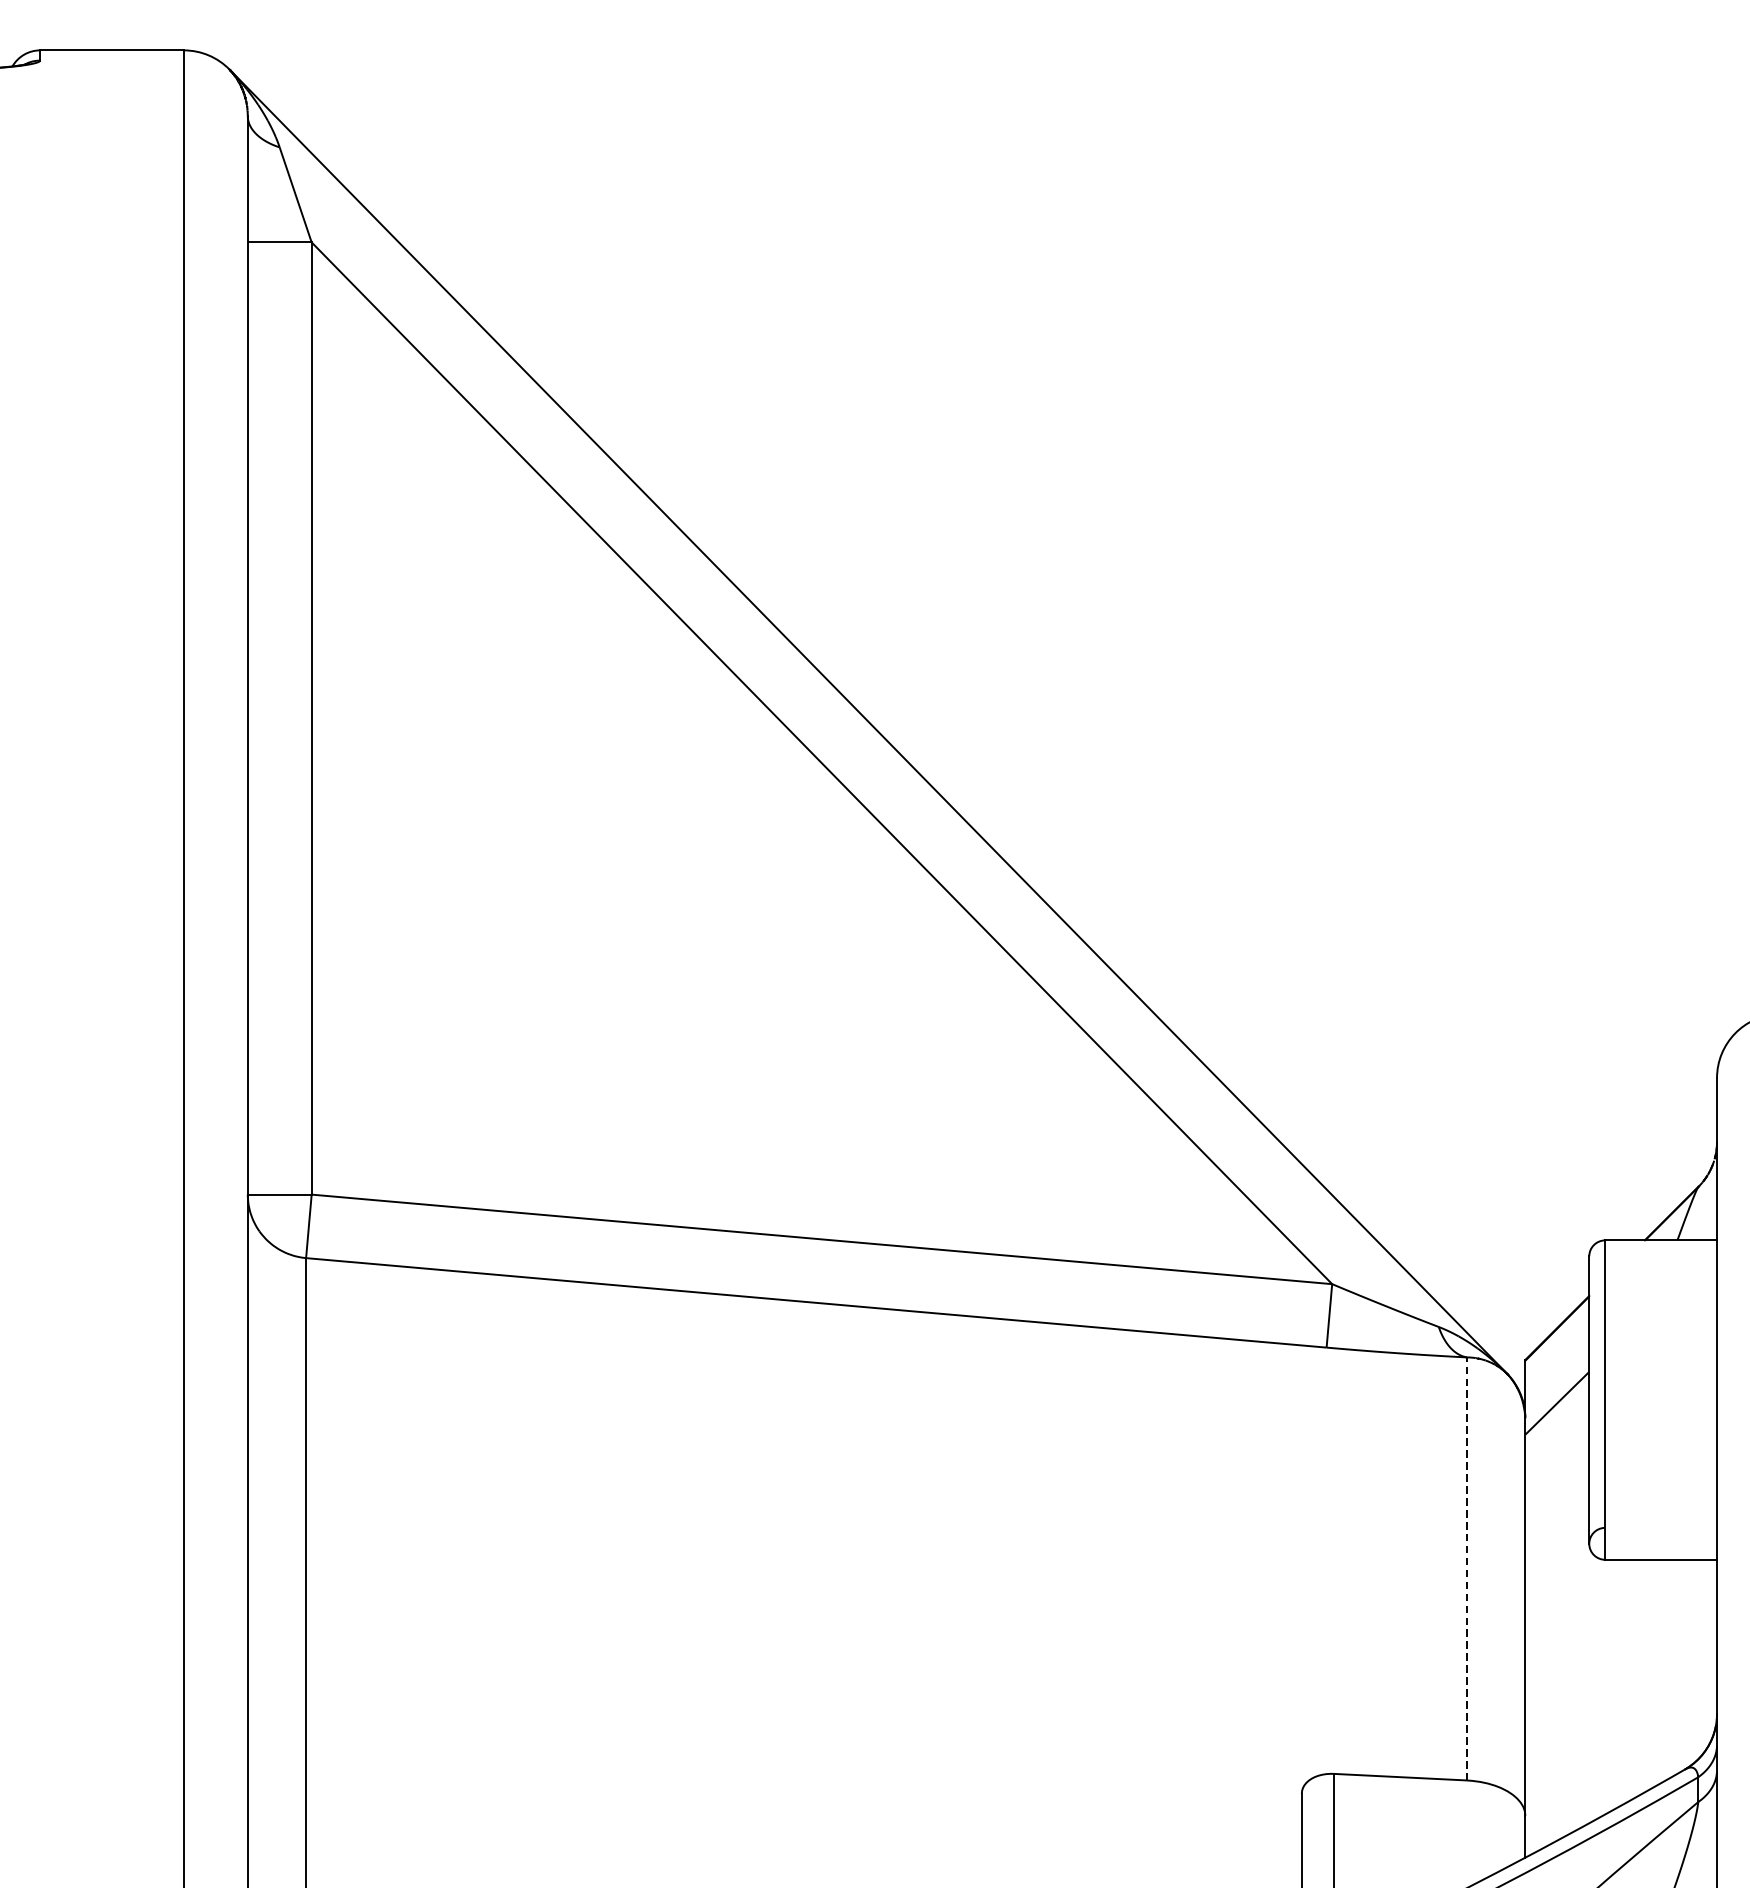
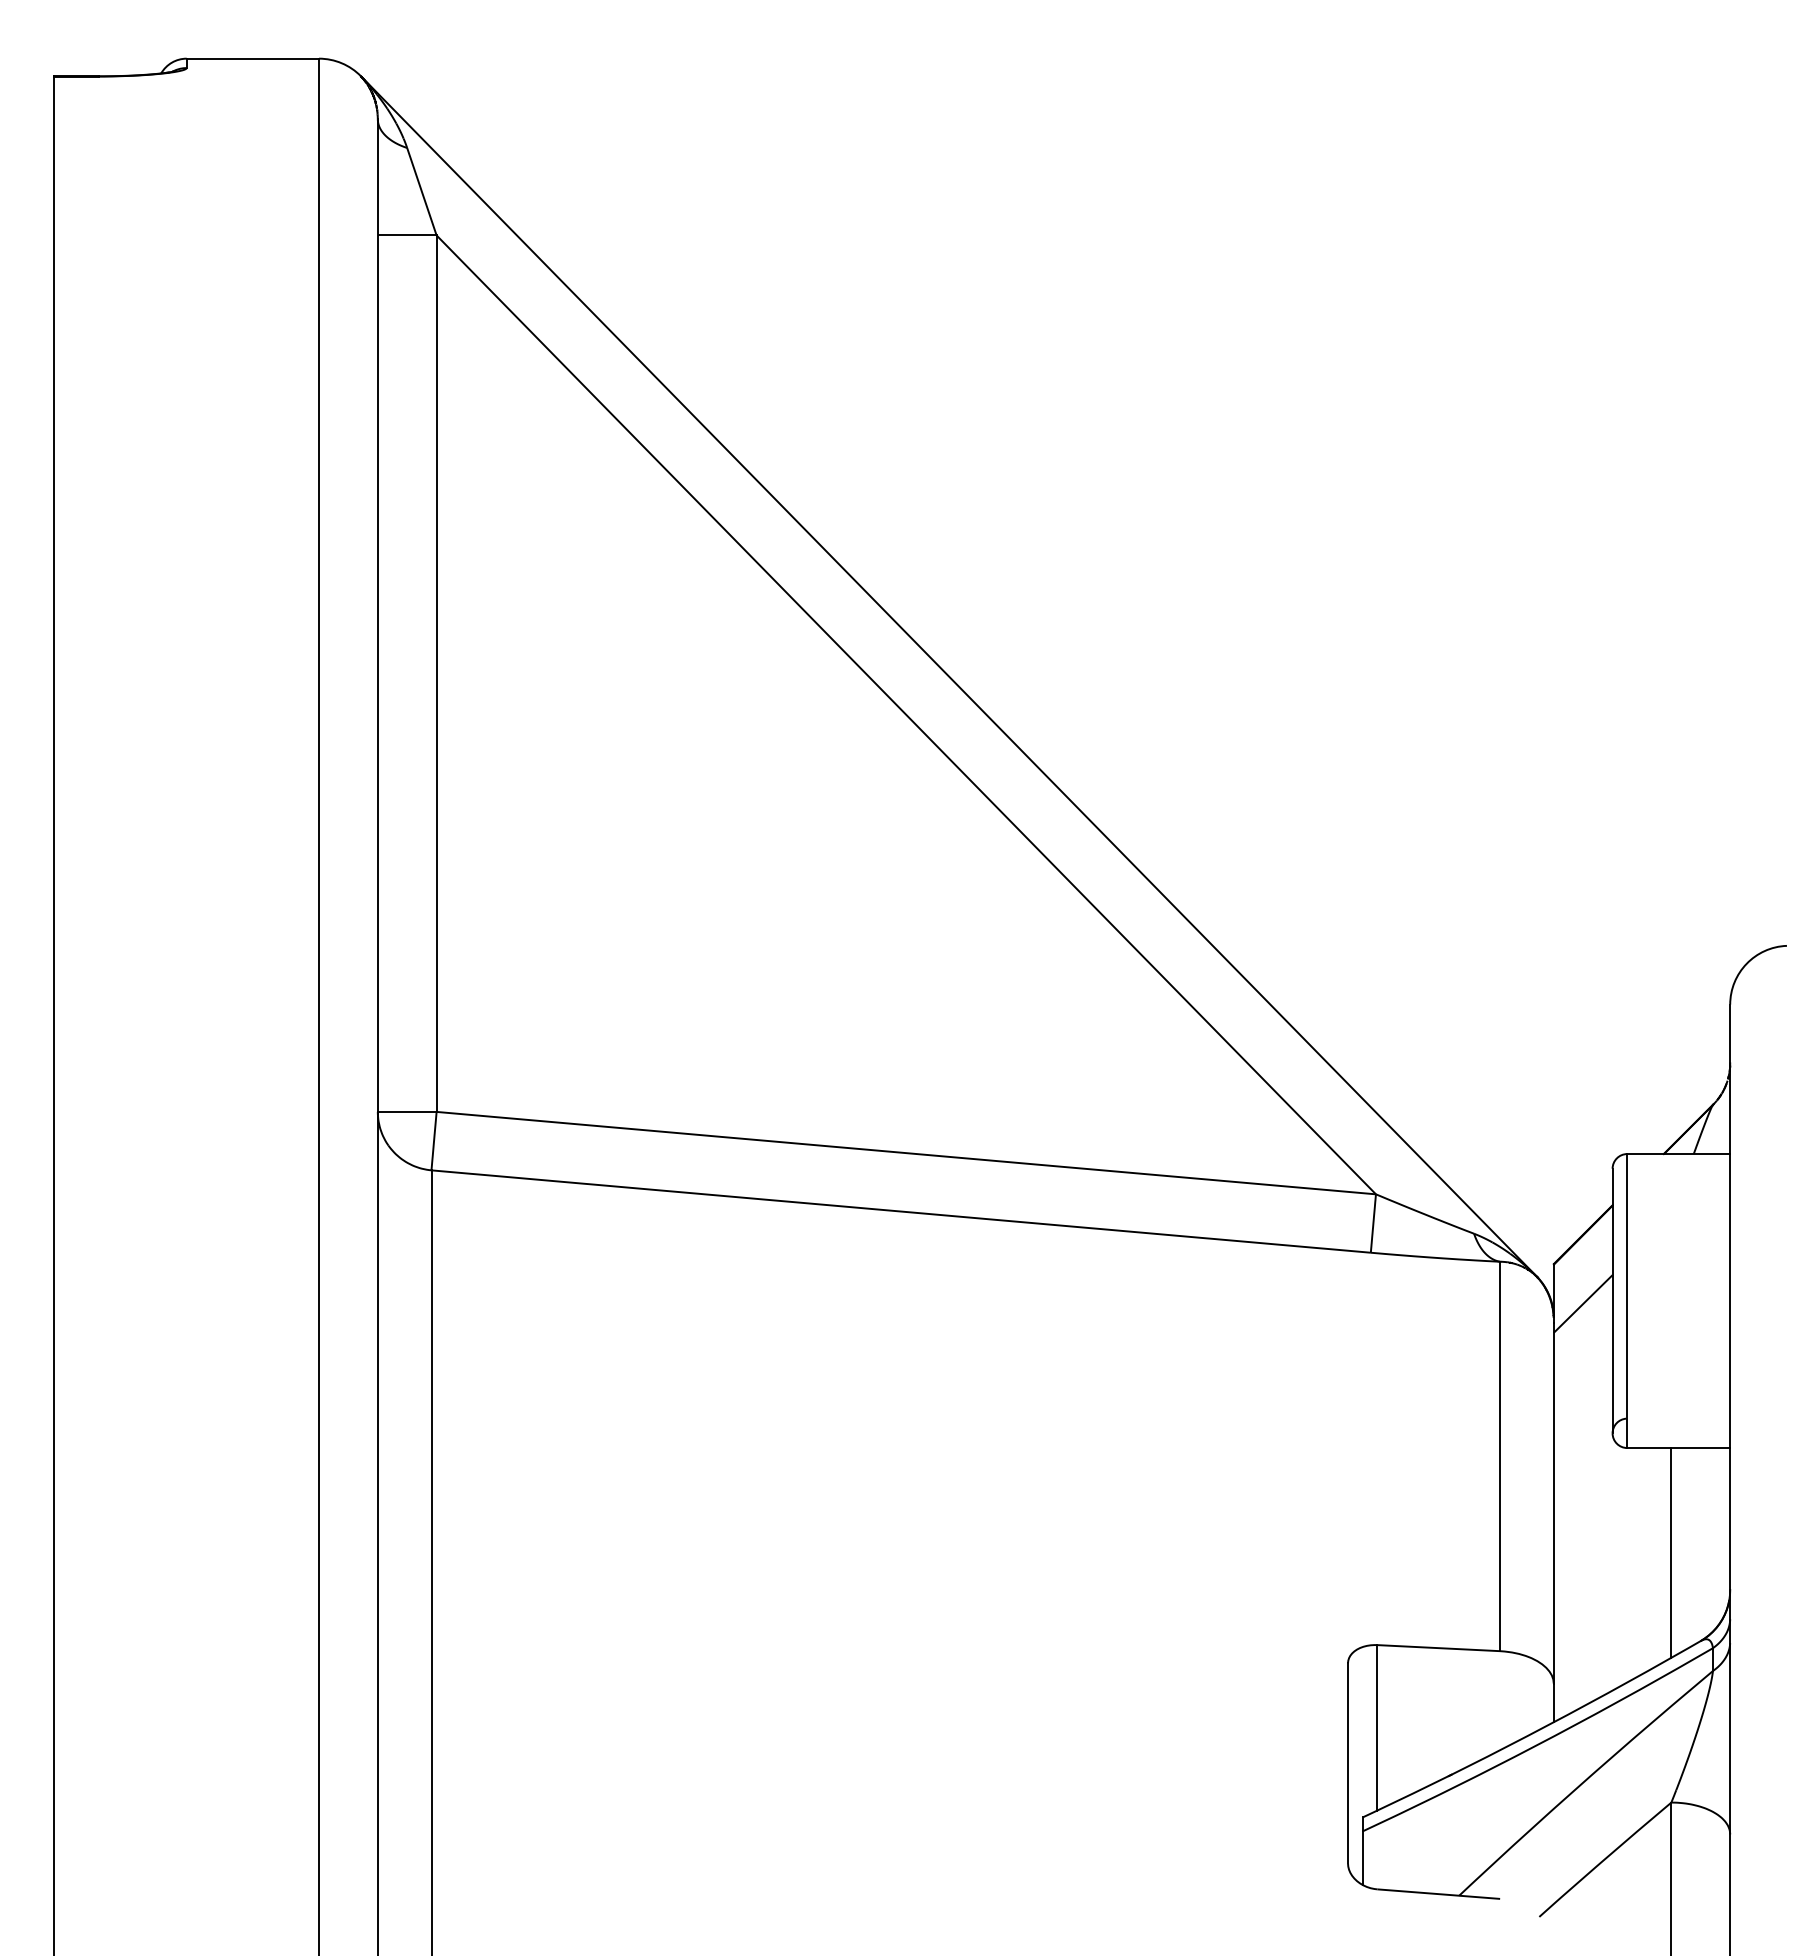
line: (1467, 1568) -> (1500, 1456), dashed -> solid
line: (1653, 1673) -> (1671, 1552), added

